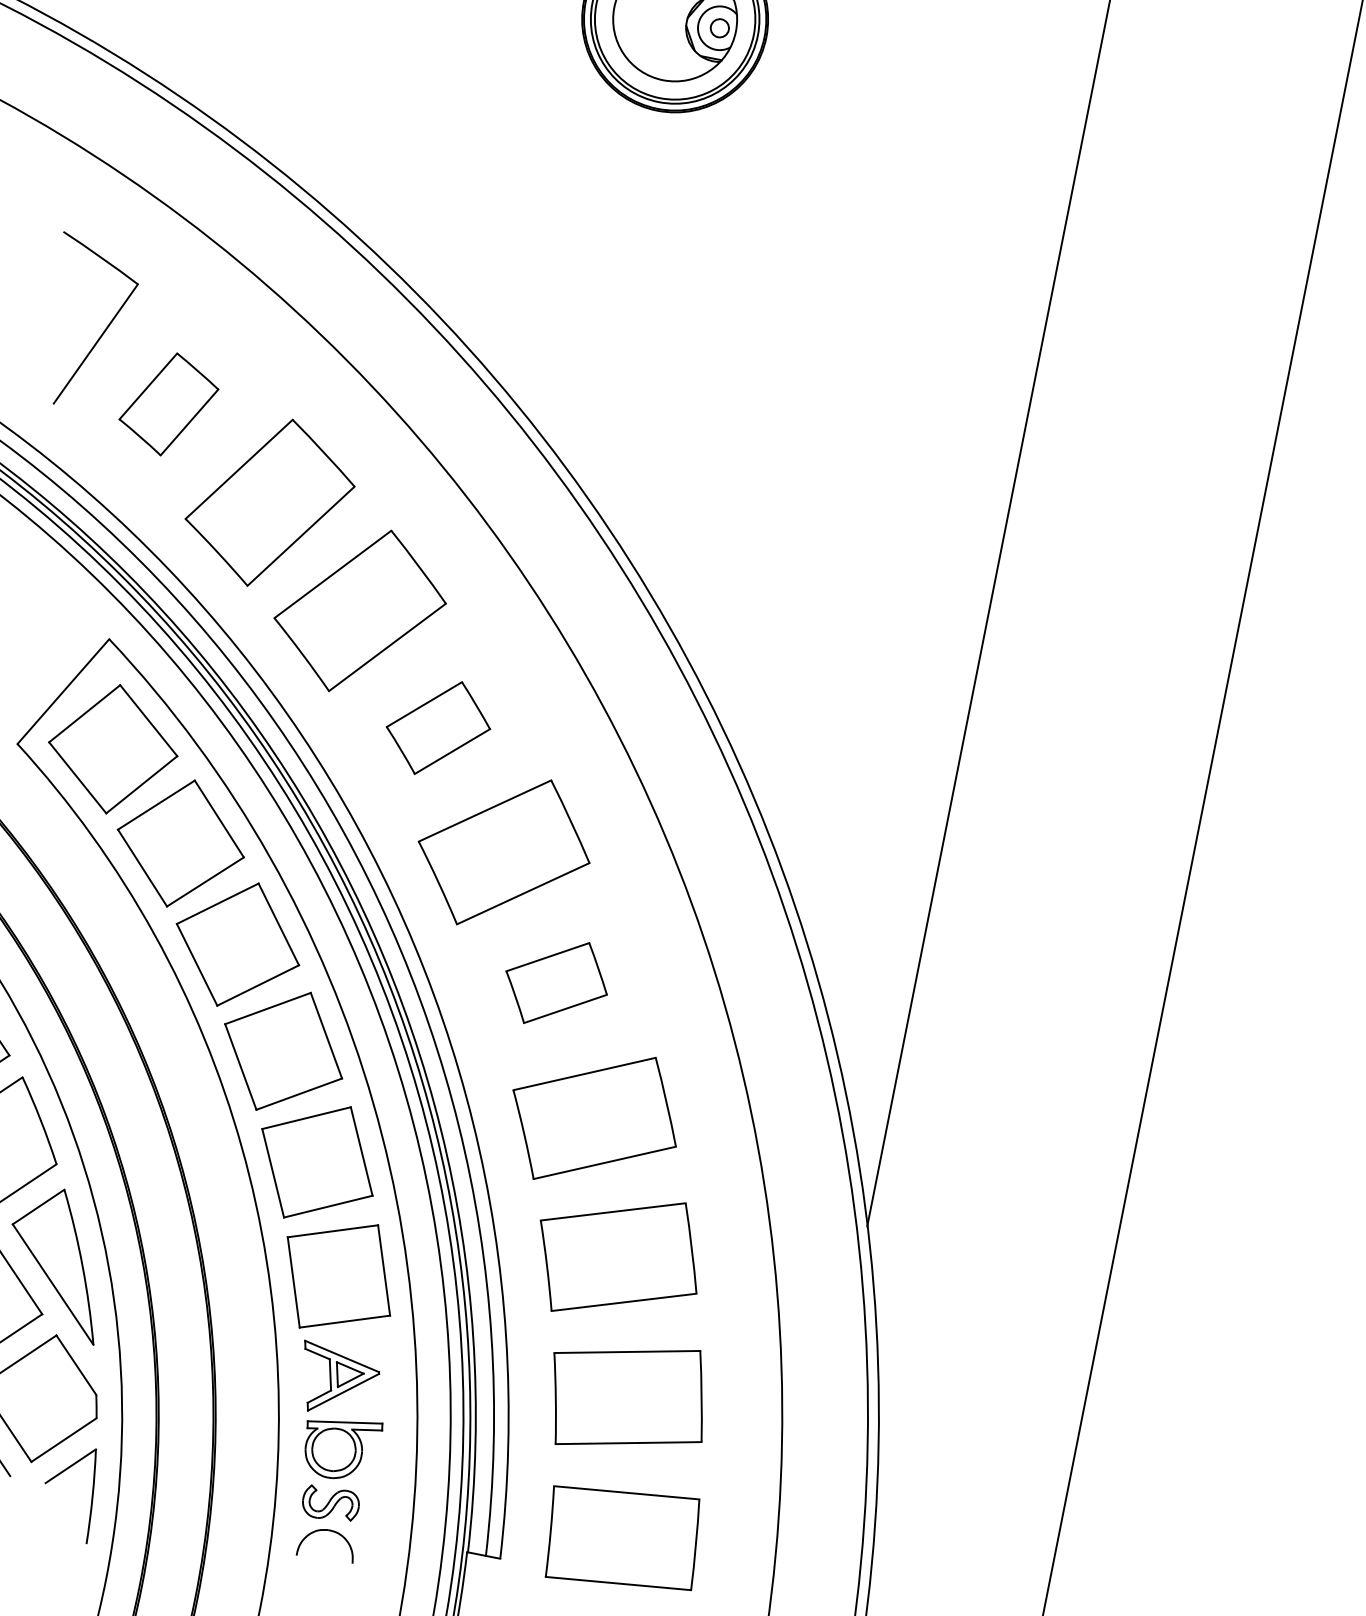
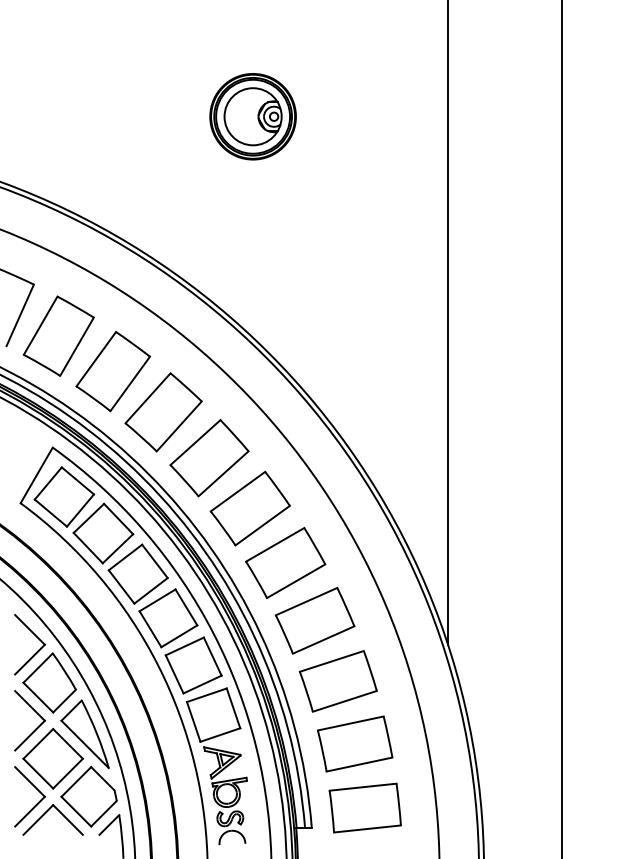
part: (168, 402) -> (58, 335), size x1.67
part: (438, 728) -> (209, 458), size x1.67
part: (556, 981) -> (285, 562), size x1.67

